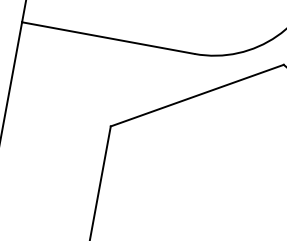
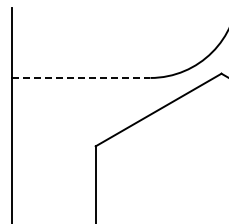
line: (108, 37) -> (81, 77), solid -> dashed

